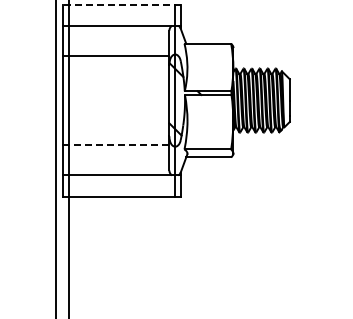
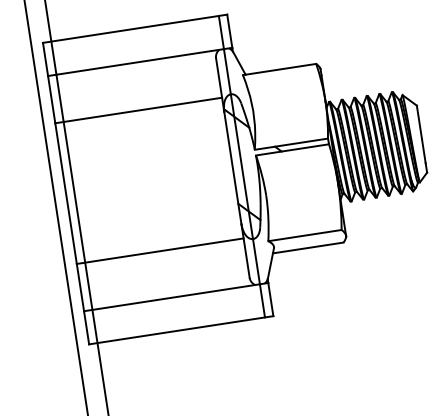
line: (121, 4) -> (134, 28), dashed -> solid
line: (116, 145) -> (160, 251), dashed -> solid

